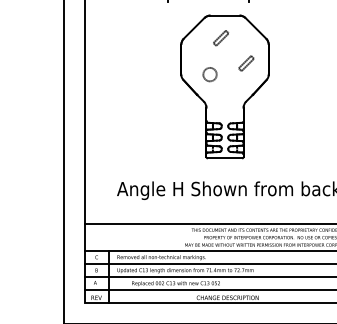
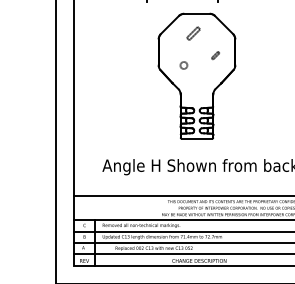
part: (246, 63) -> (215, 55), size x0.6
circle: (209, 74) -> (183, 65), size x0.6

